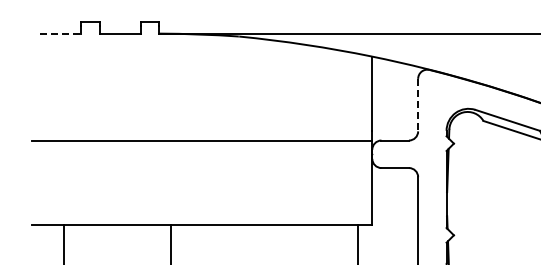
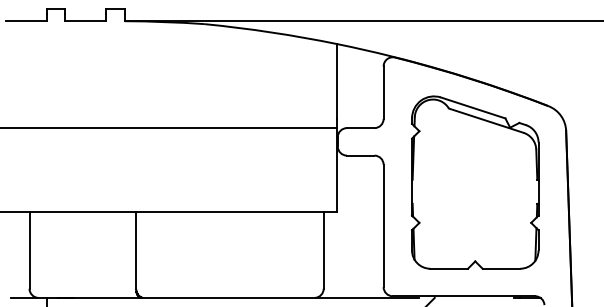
line: (61, 33) -> (26, 21), dashed -> solid
line: (418, 105) -> (383, 93), dashed -> solid

